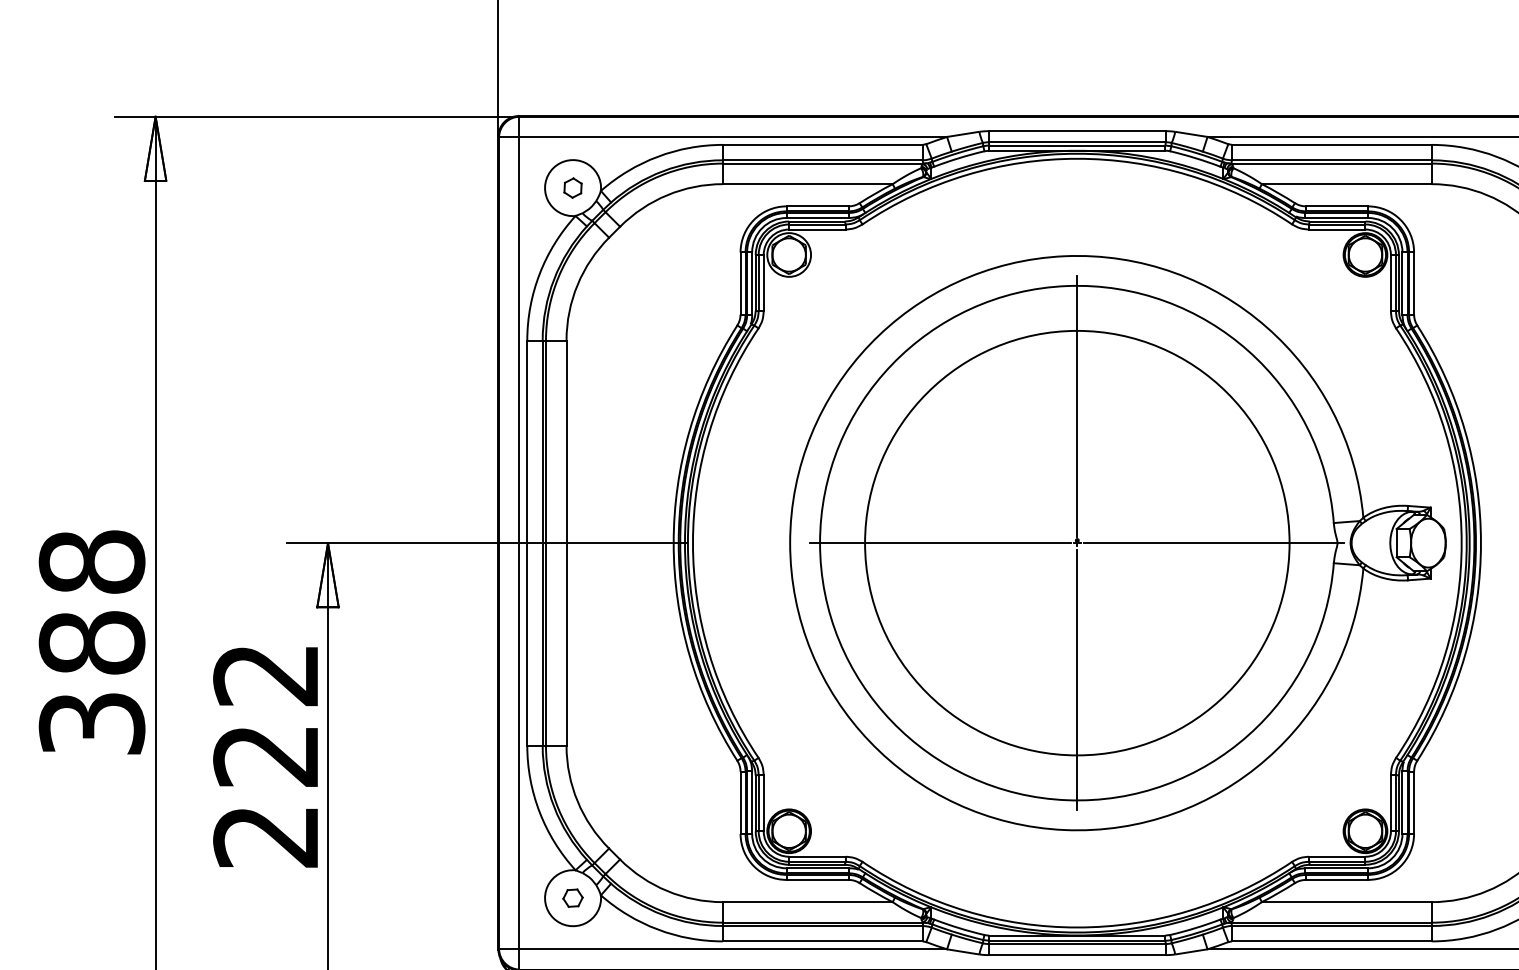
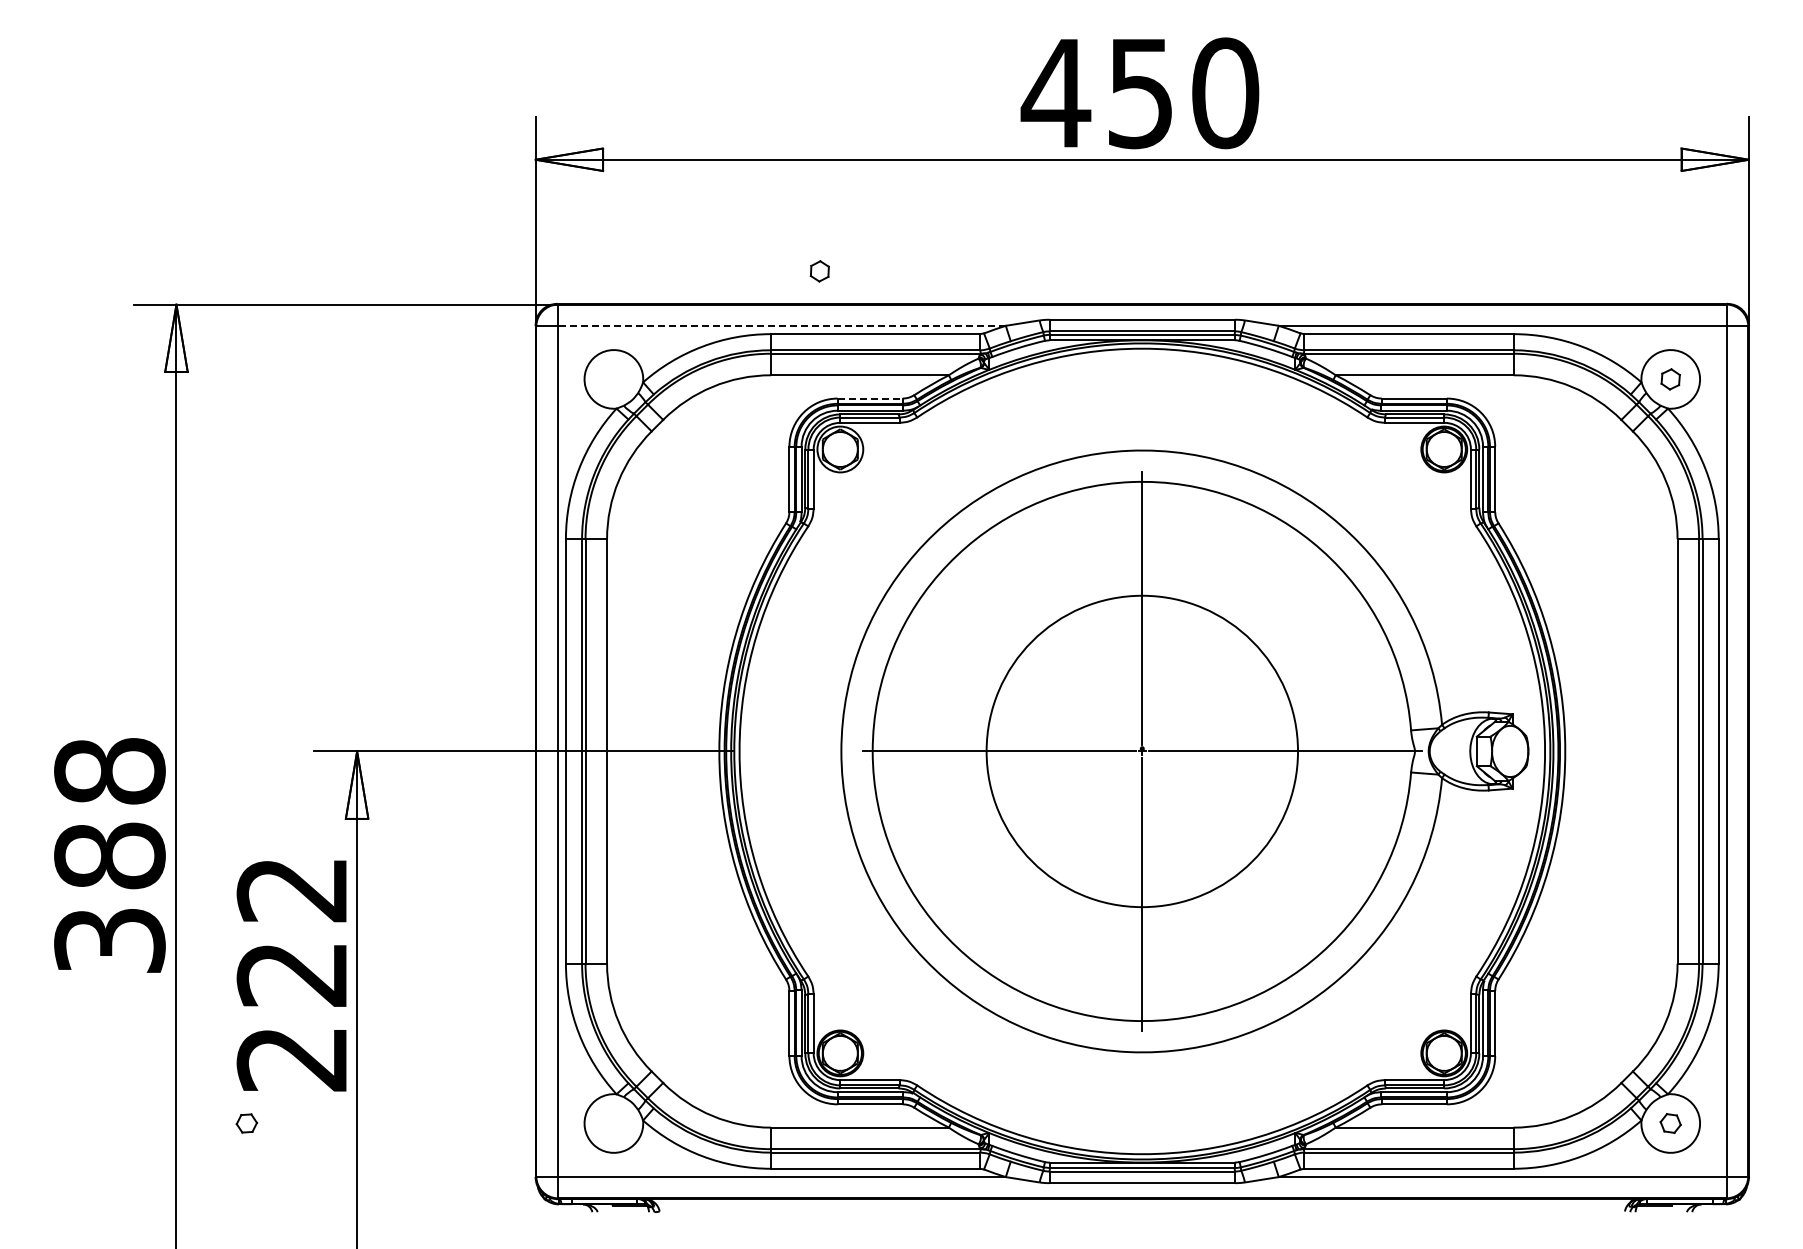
line: (732, 136) -> (781, 325), solid -> dashed
part: (572, 188) -> (819, 271), moved
line: (817, 206) -> (870, 398), solid -> dashed
circle: (1076, 543) -> (1141, 751), size x0.7
part: (572, 898) -> (246, 1123), moved

